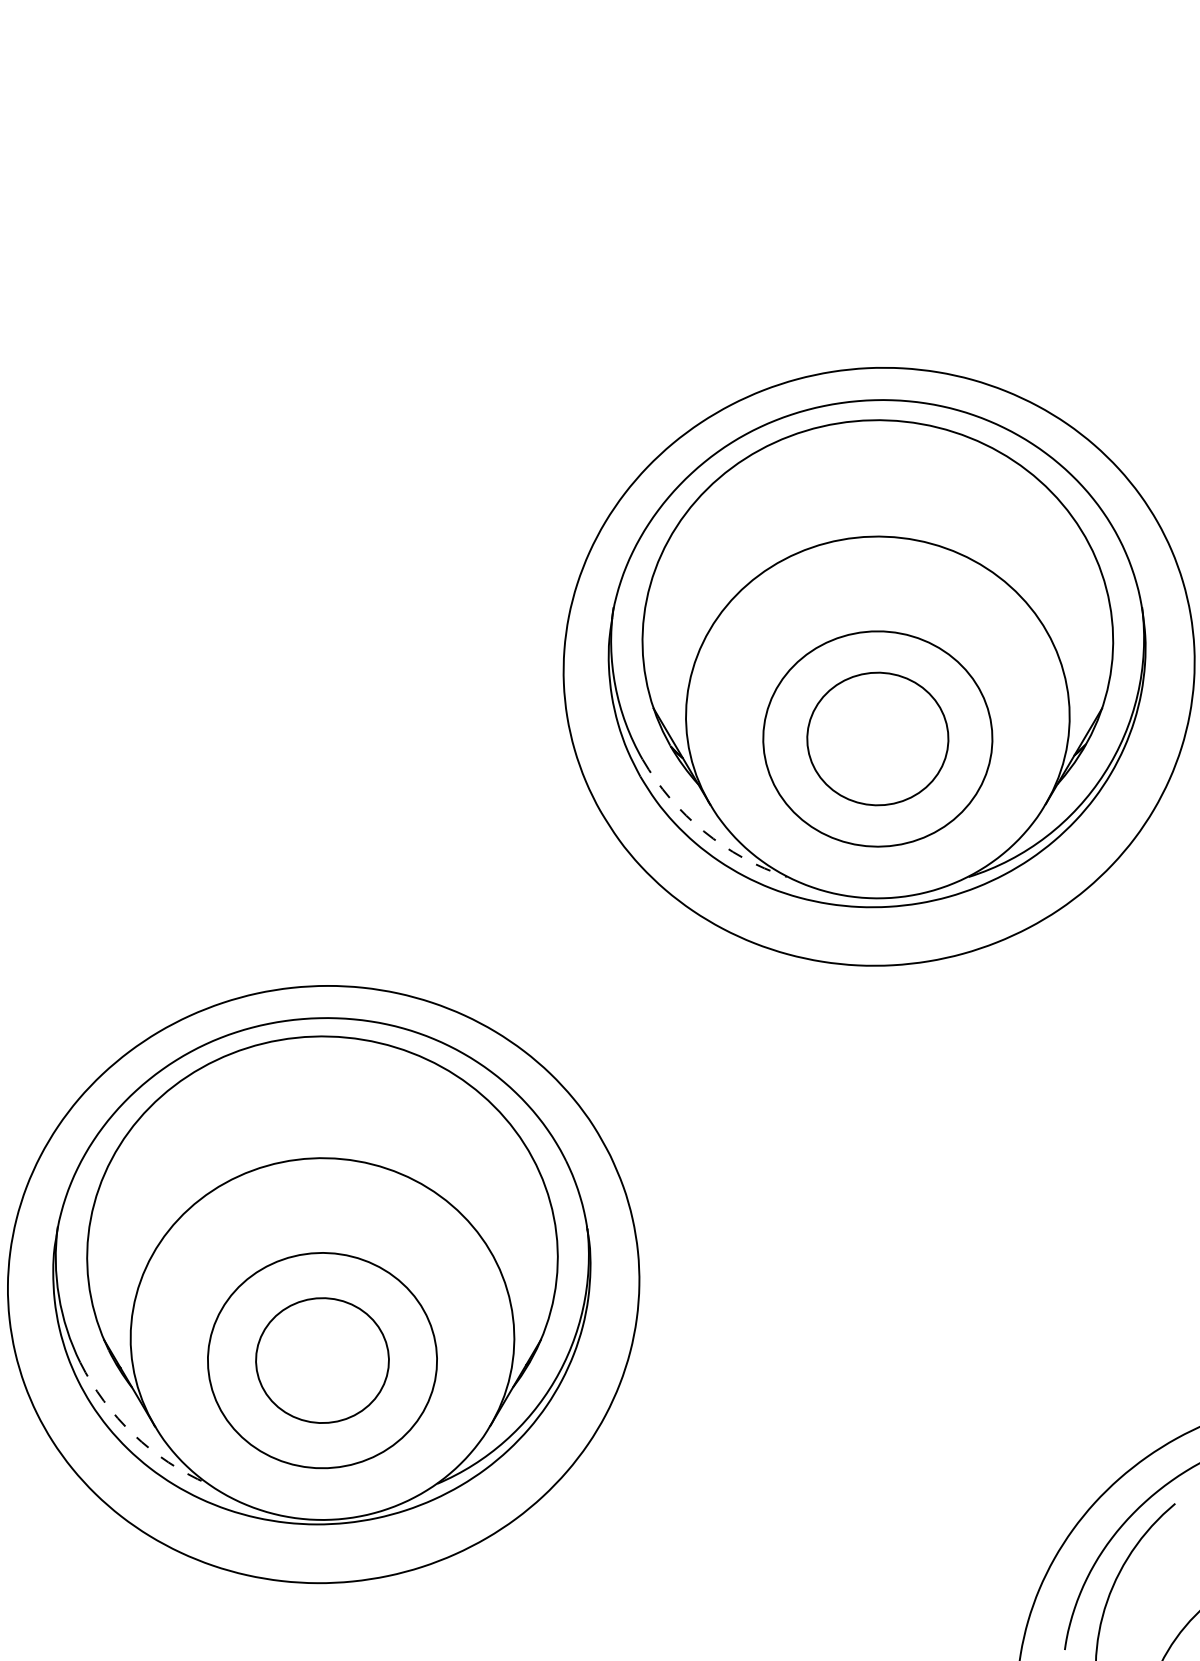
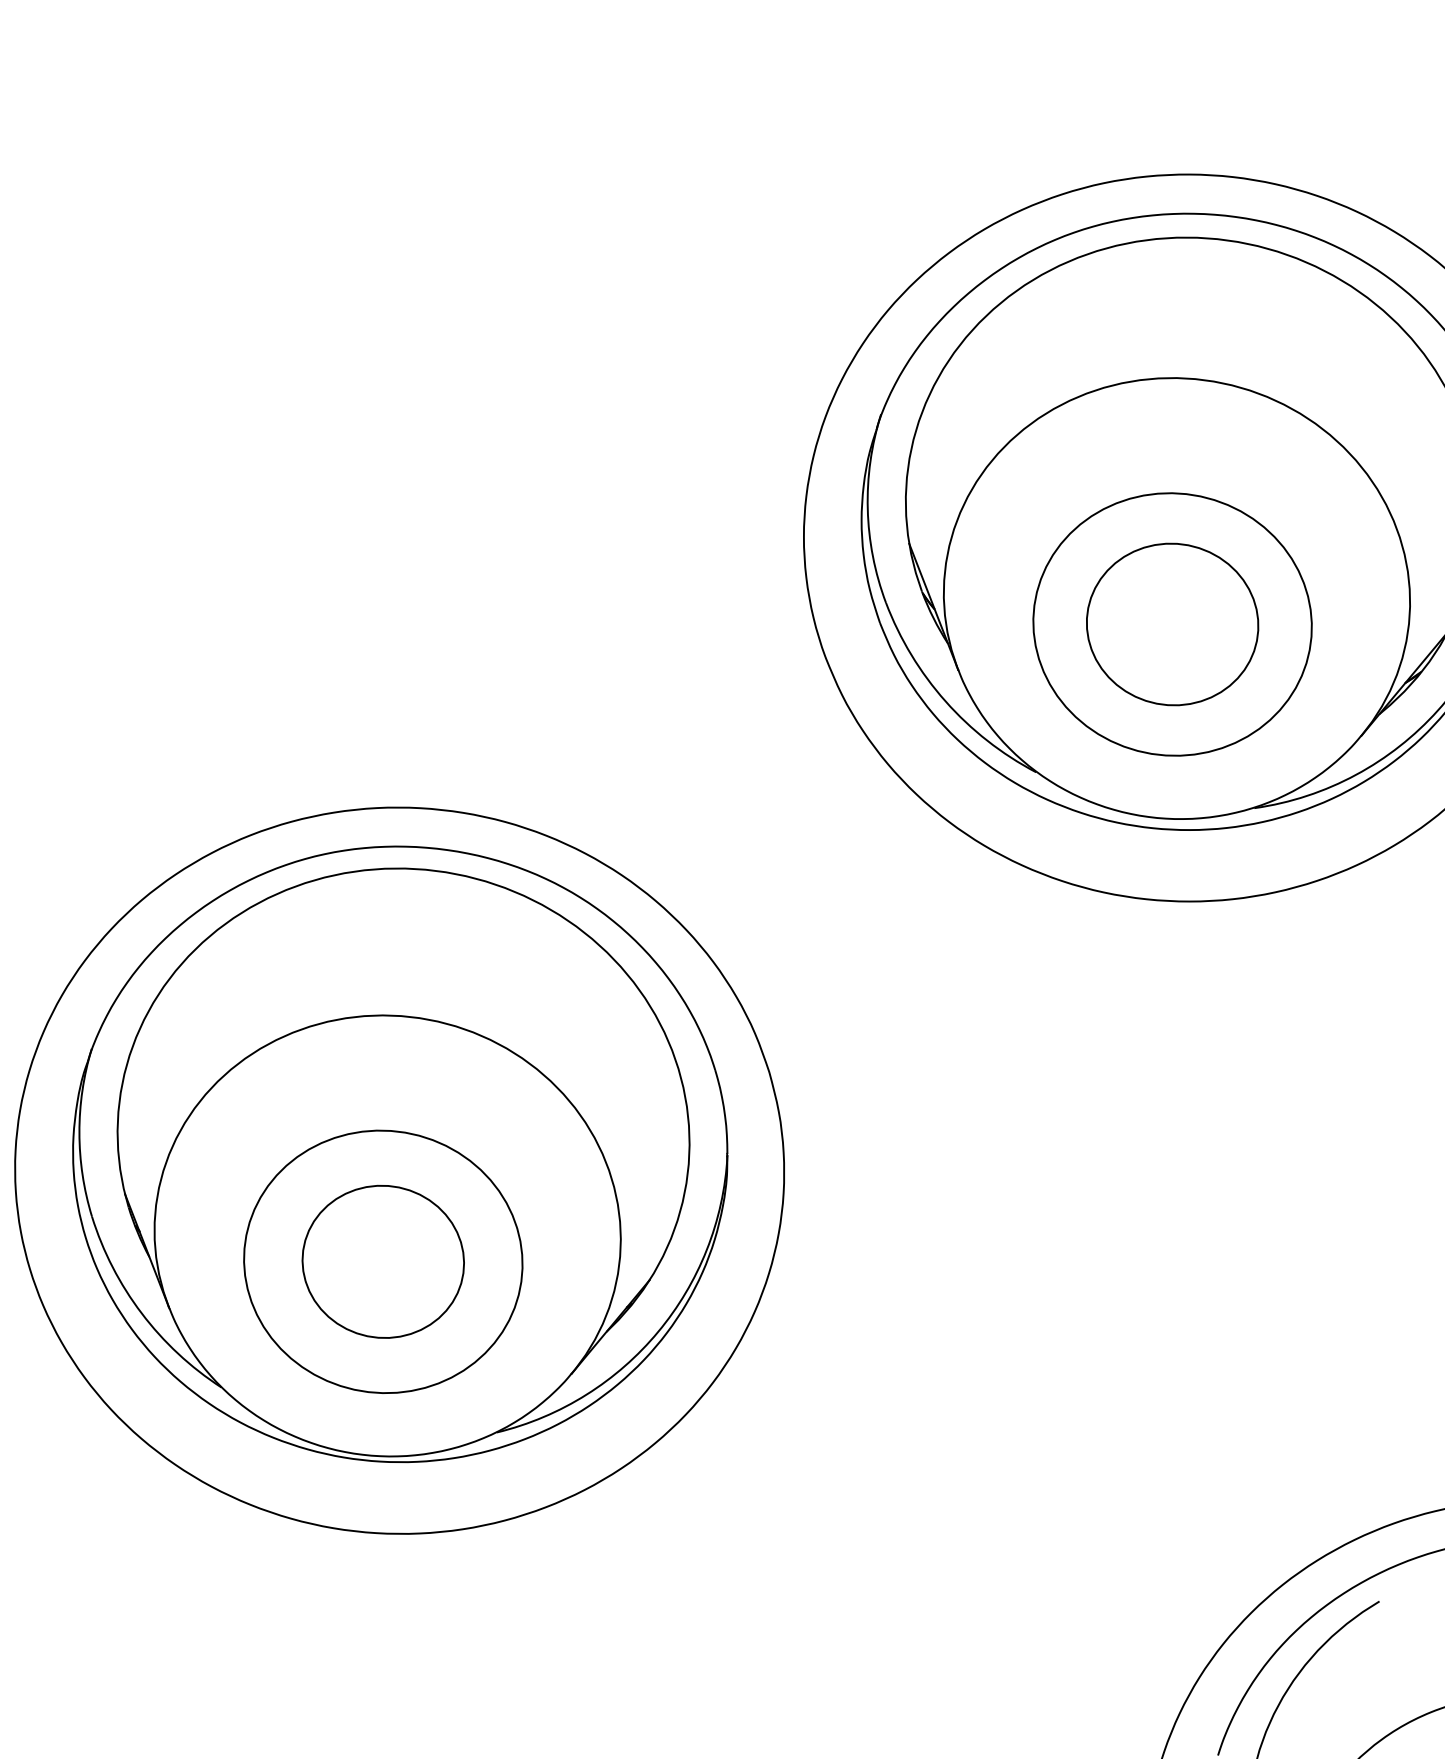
arc: (703, 831) -> (944, 701), dashed -> solid
arc: (133, 1434) -> (141, 1313), dashed -> solid

